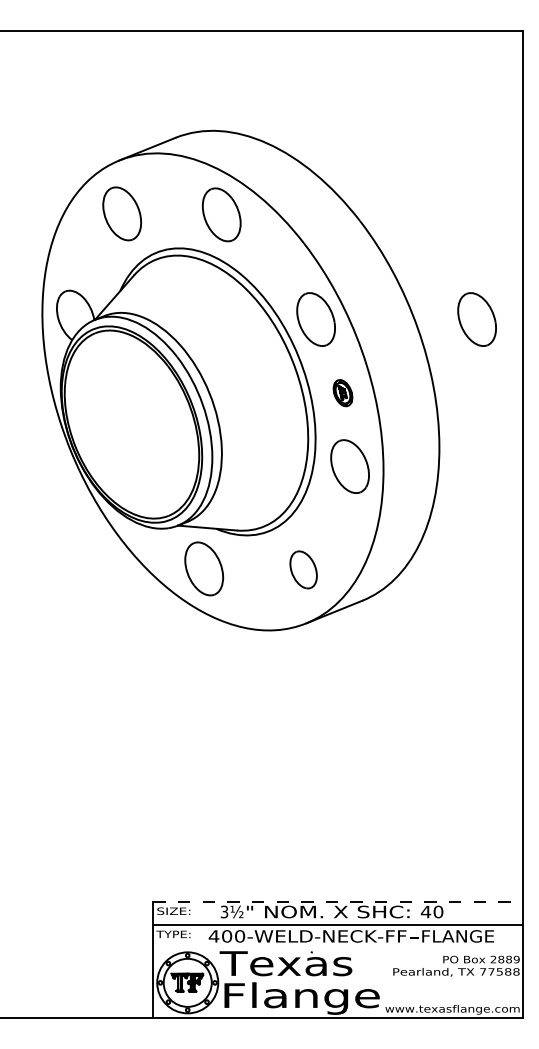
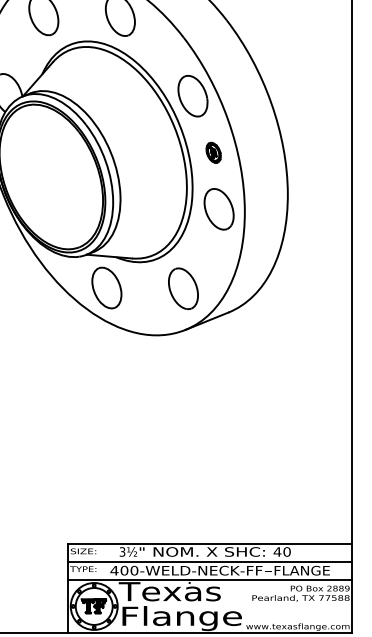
part: (476, 319) -> (316, 96), removed
part: (303, 569) -> (183, 288), size x1.43
line: (338, 901) -> (210, 543), dashed -> solid
line: (338, 948) -> (210, 580), added

